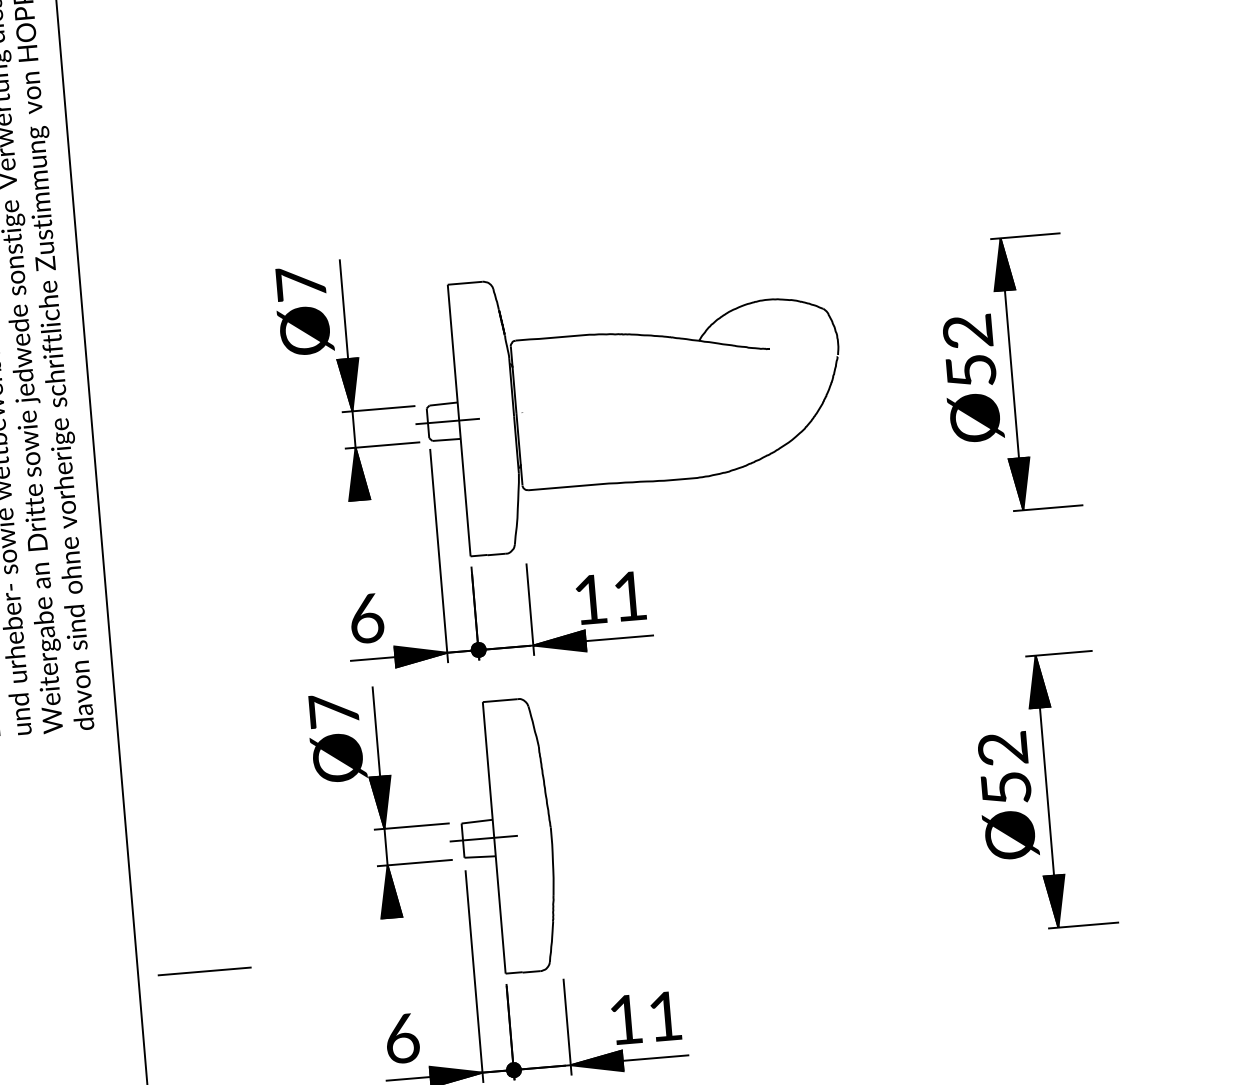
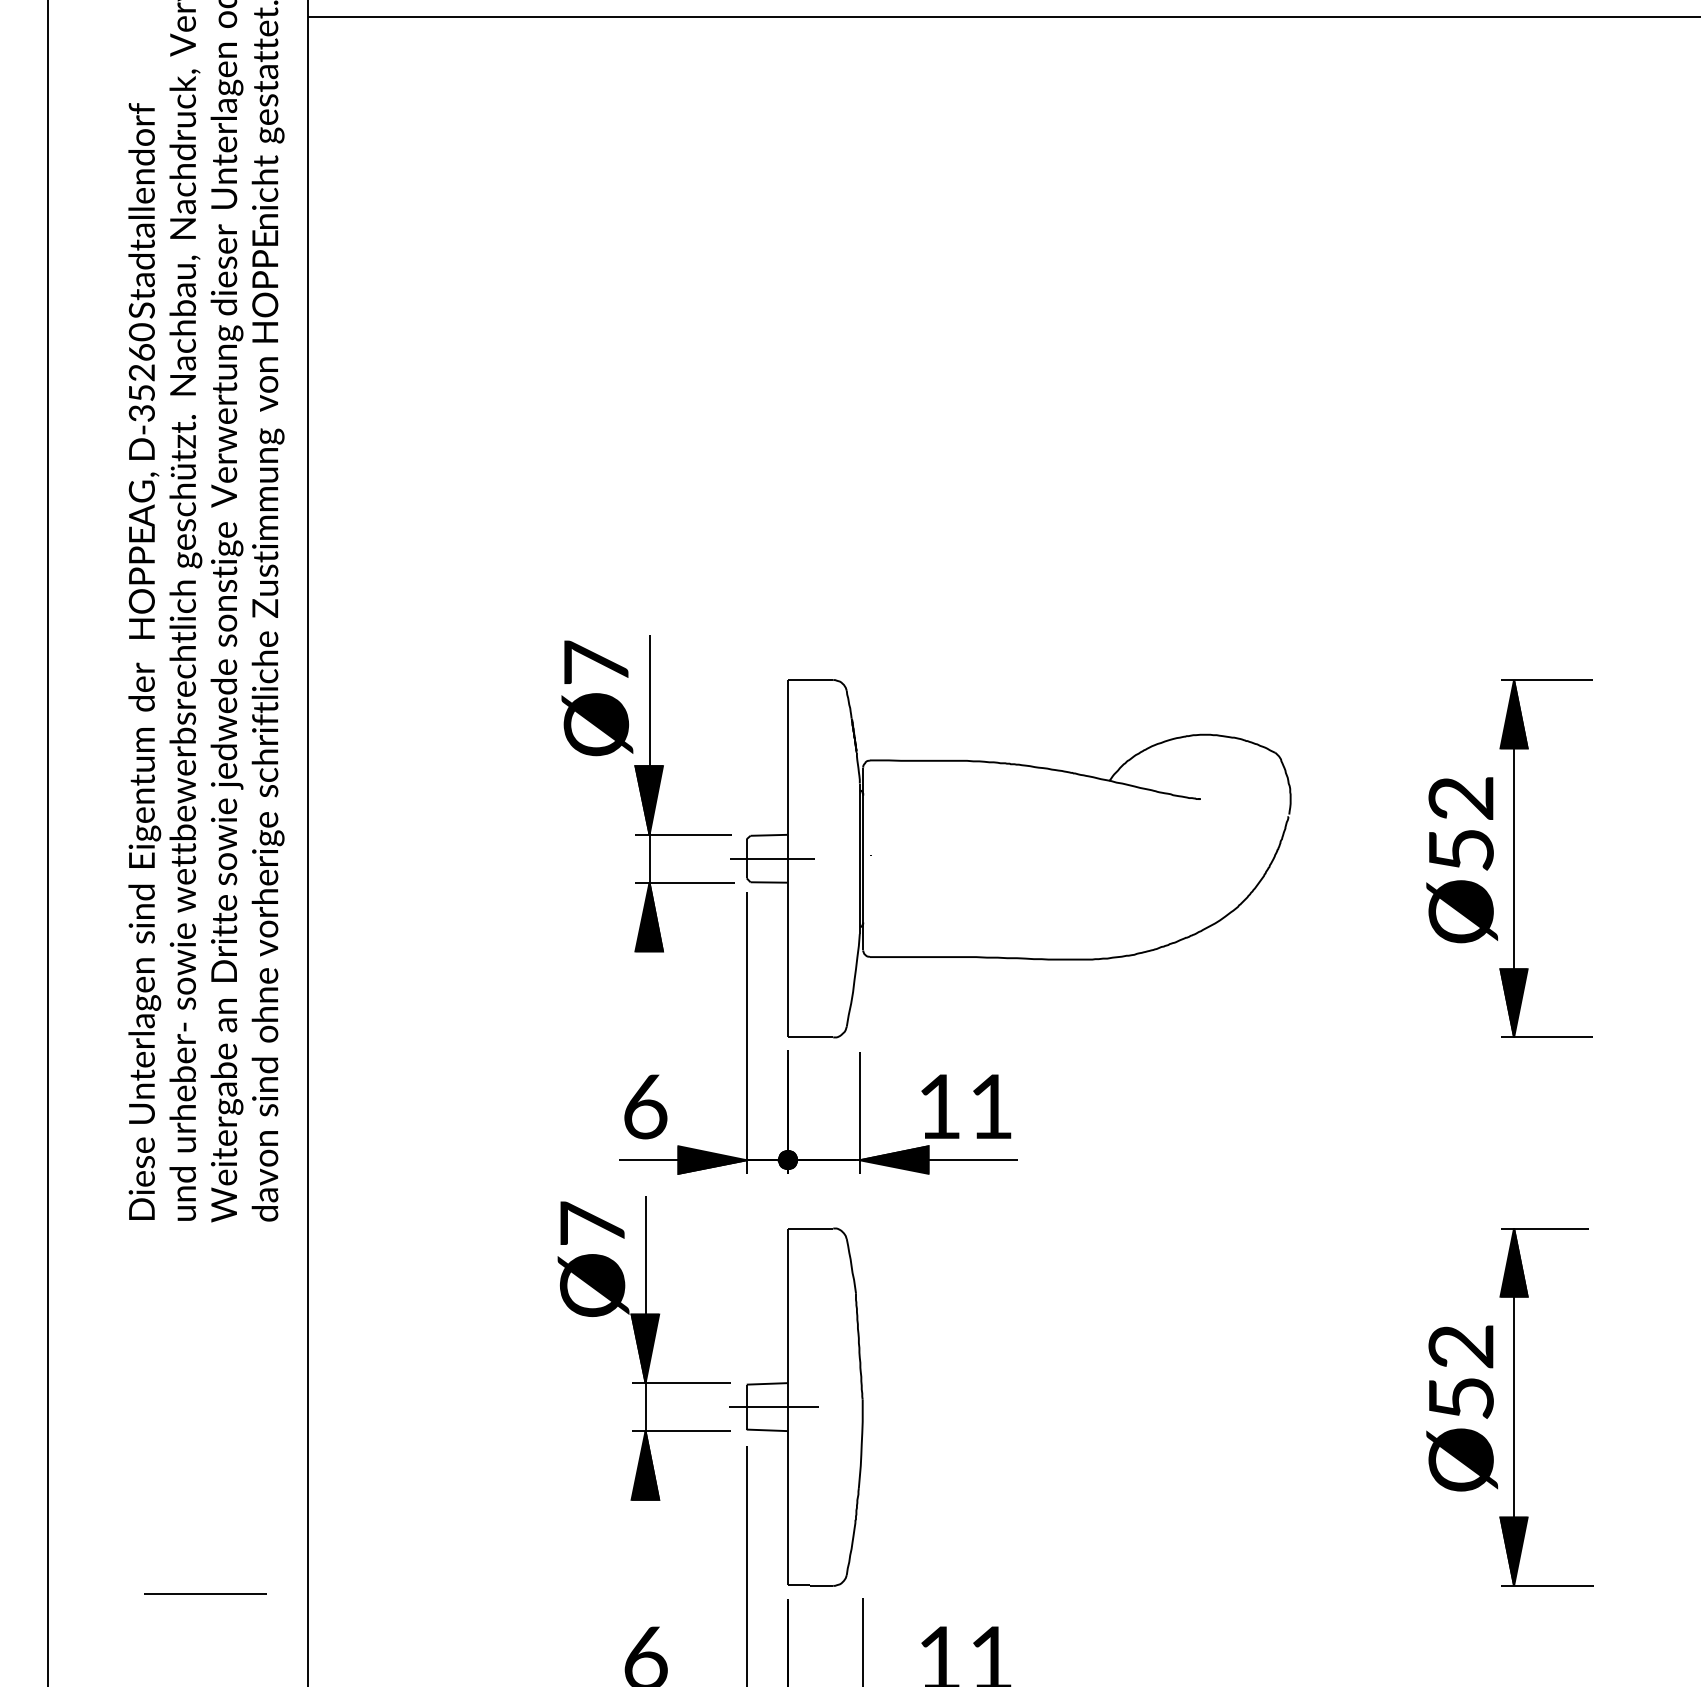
line: (204, 970) -> (205, 1593), moved

